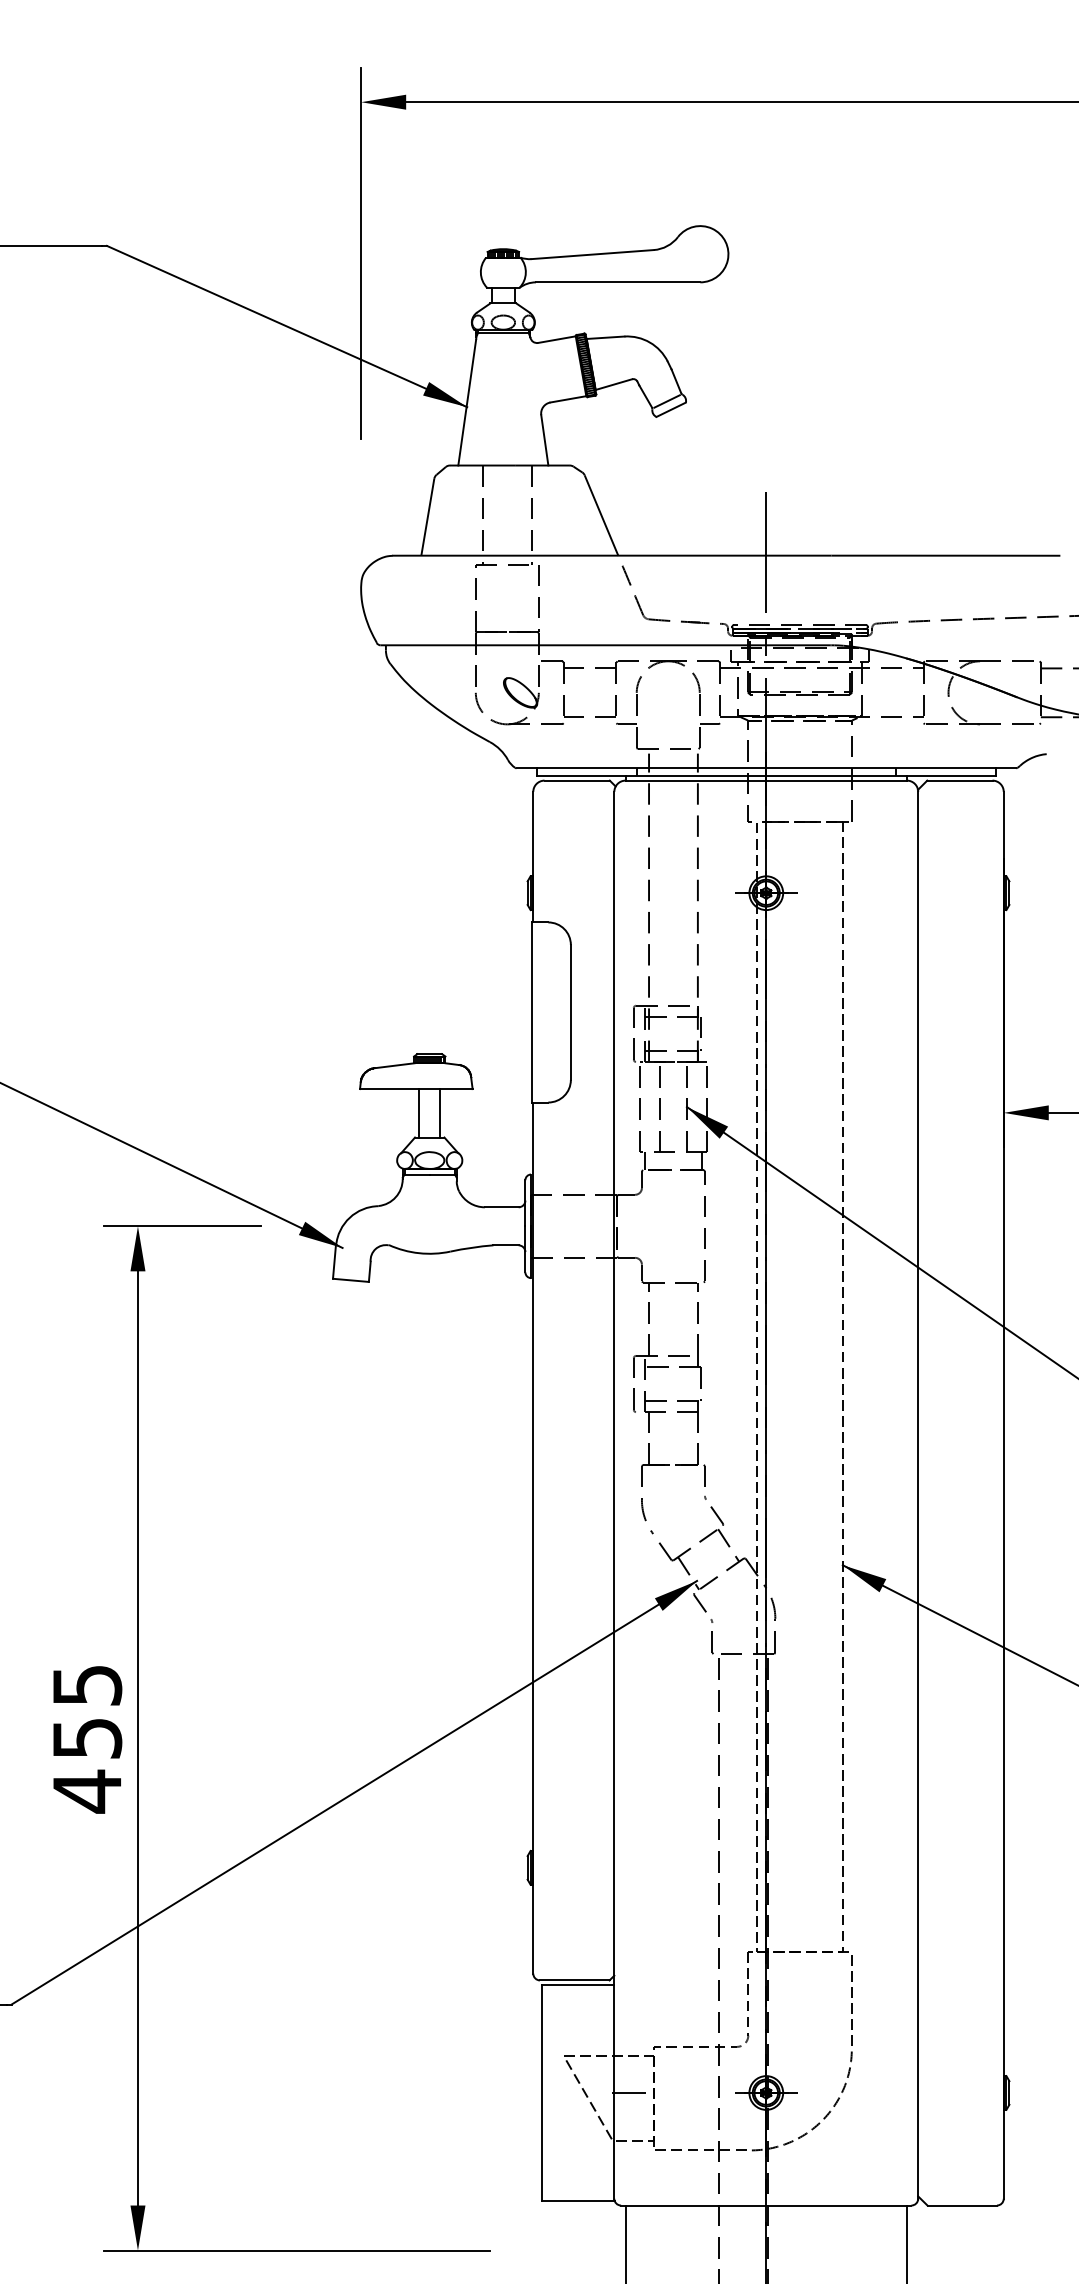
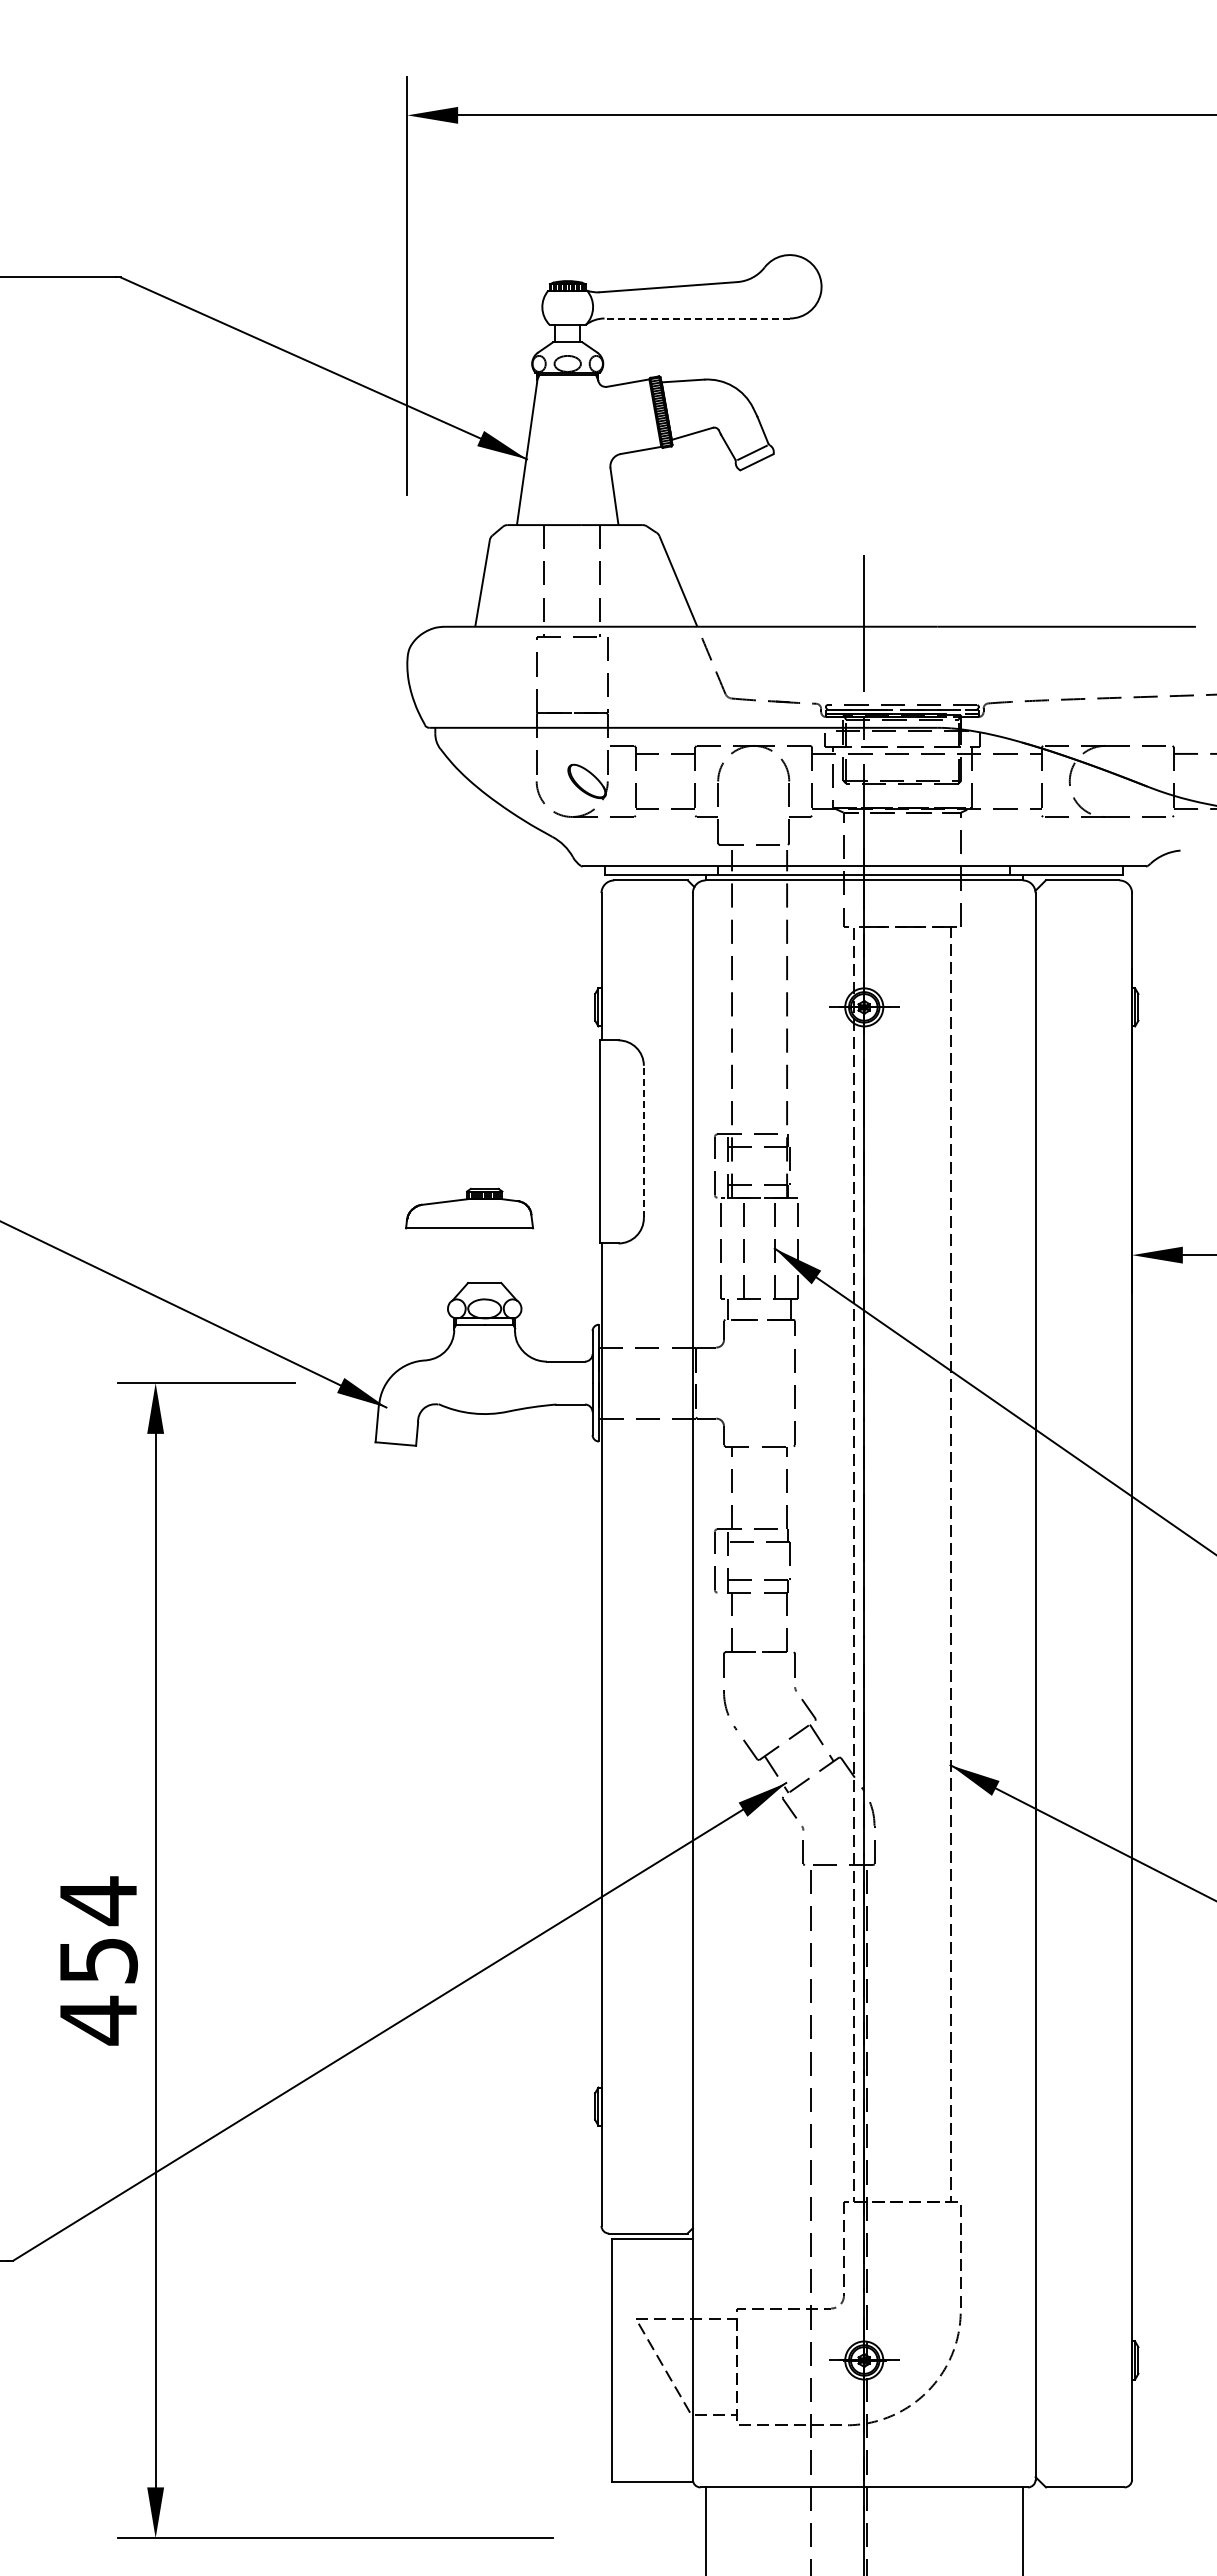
line: (618, 282) -> (697, 318), solid -> dashed
line: (570, 1012) -> (643, 1141), solid -> dashed
line: (418, 1113) -> (472, 1255), removed
line: (440, 1113) -> (496, 1255), removed
text: (87, 1685) -> (98, 1901), 455 -> 454
line: (629, 2092) -> (709, 2360), removed

